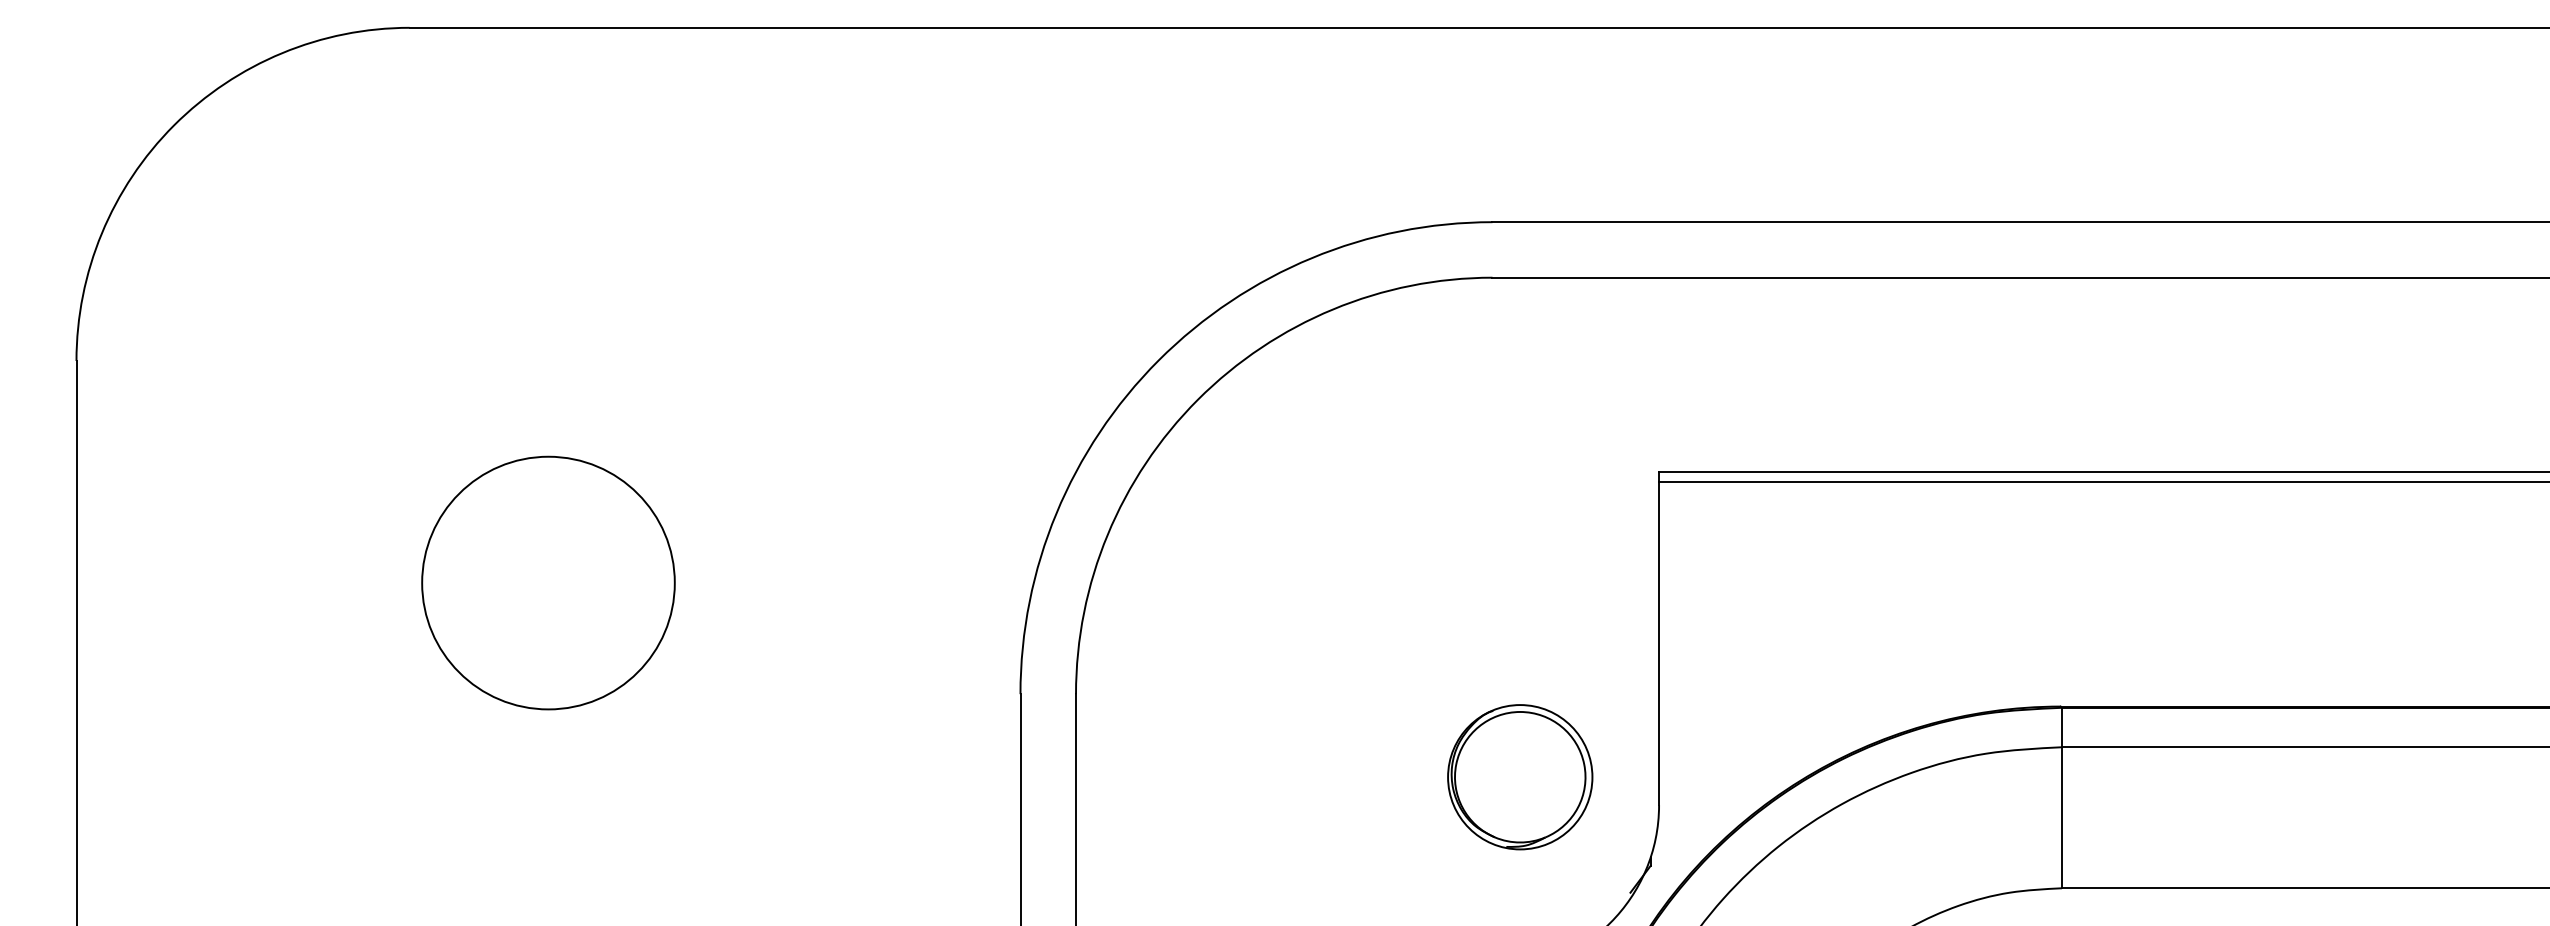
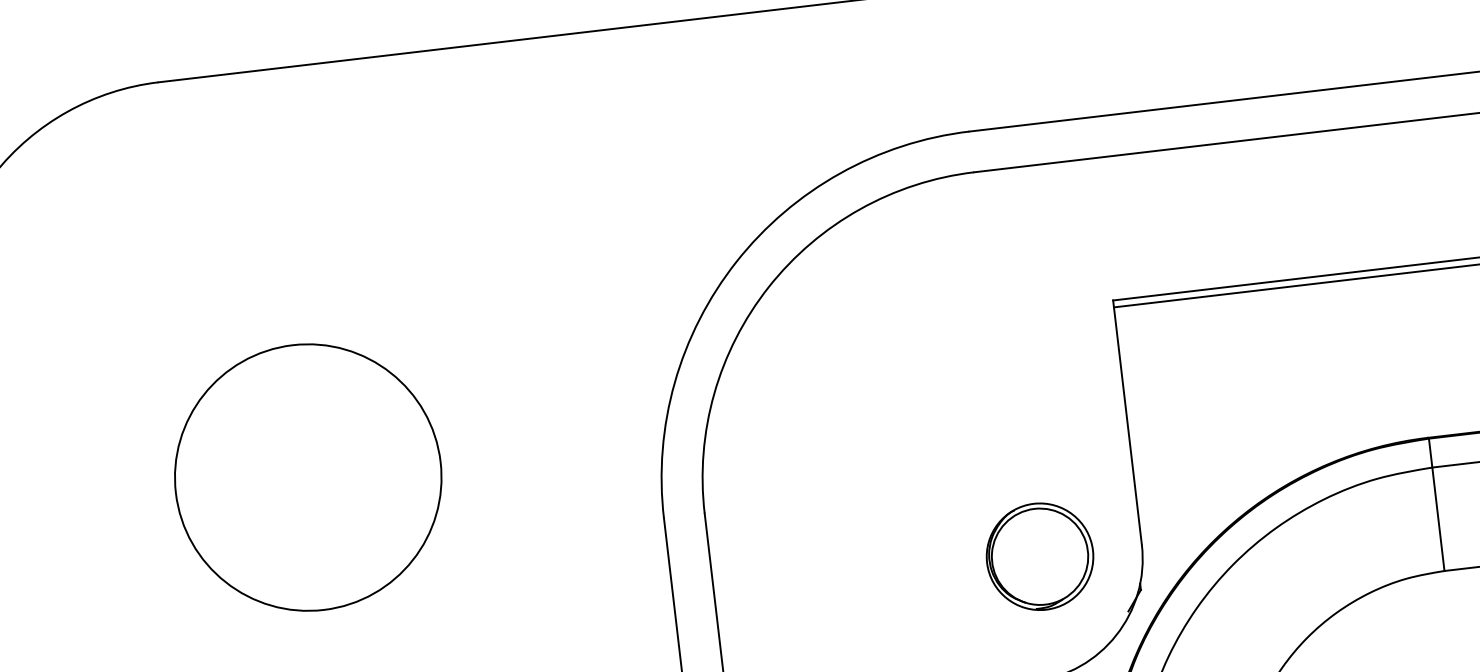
circle: (548, 582) -> (308, 477), size x1.43
part: (1520, 777) -> (1040, 556), moved

